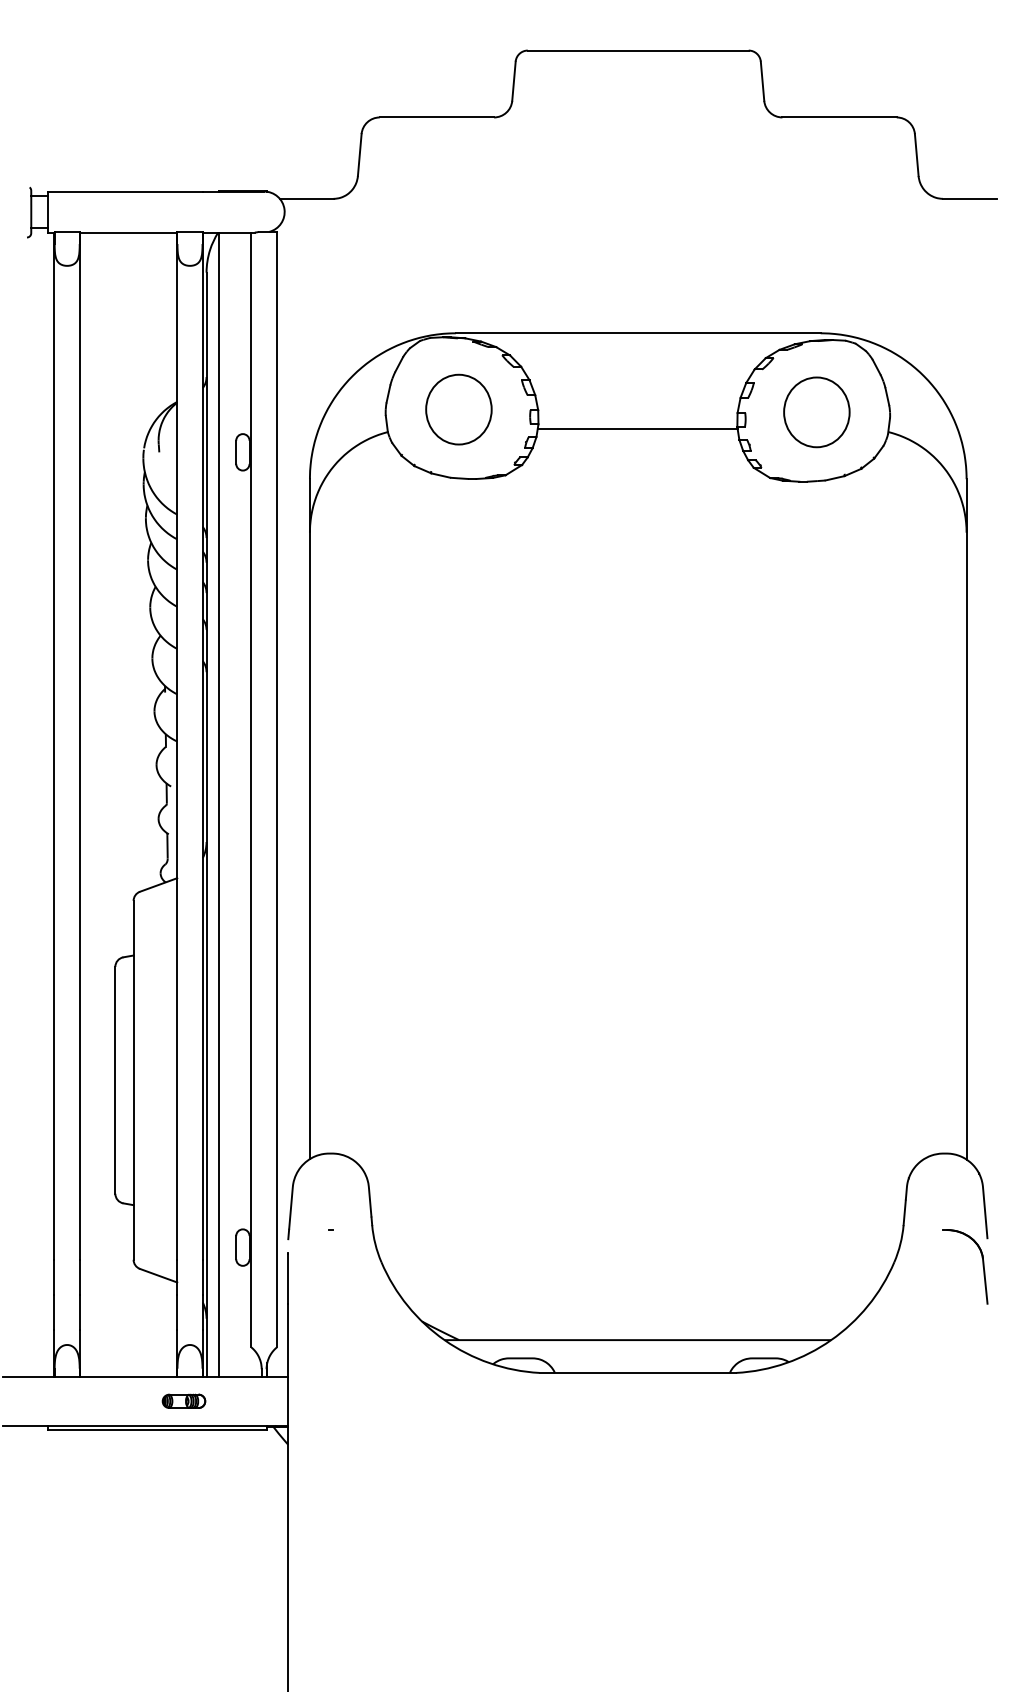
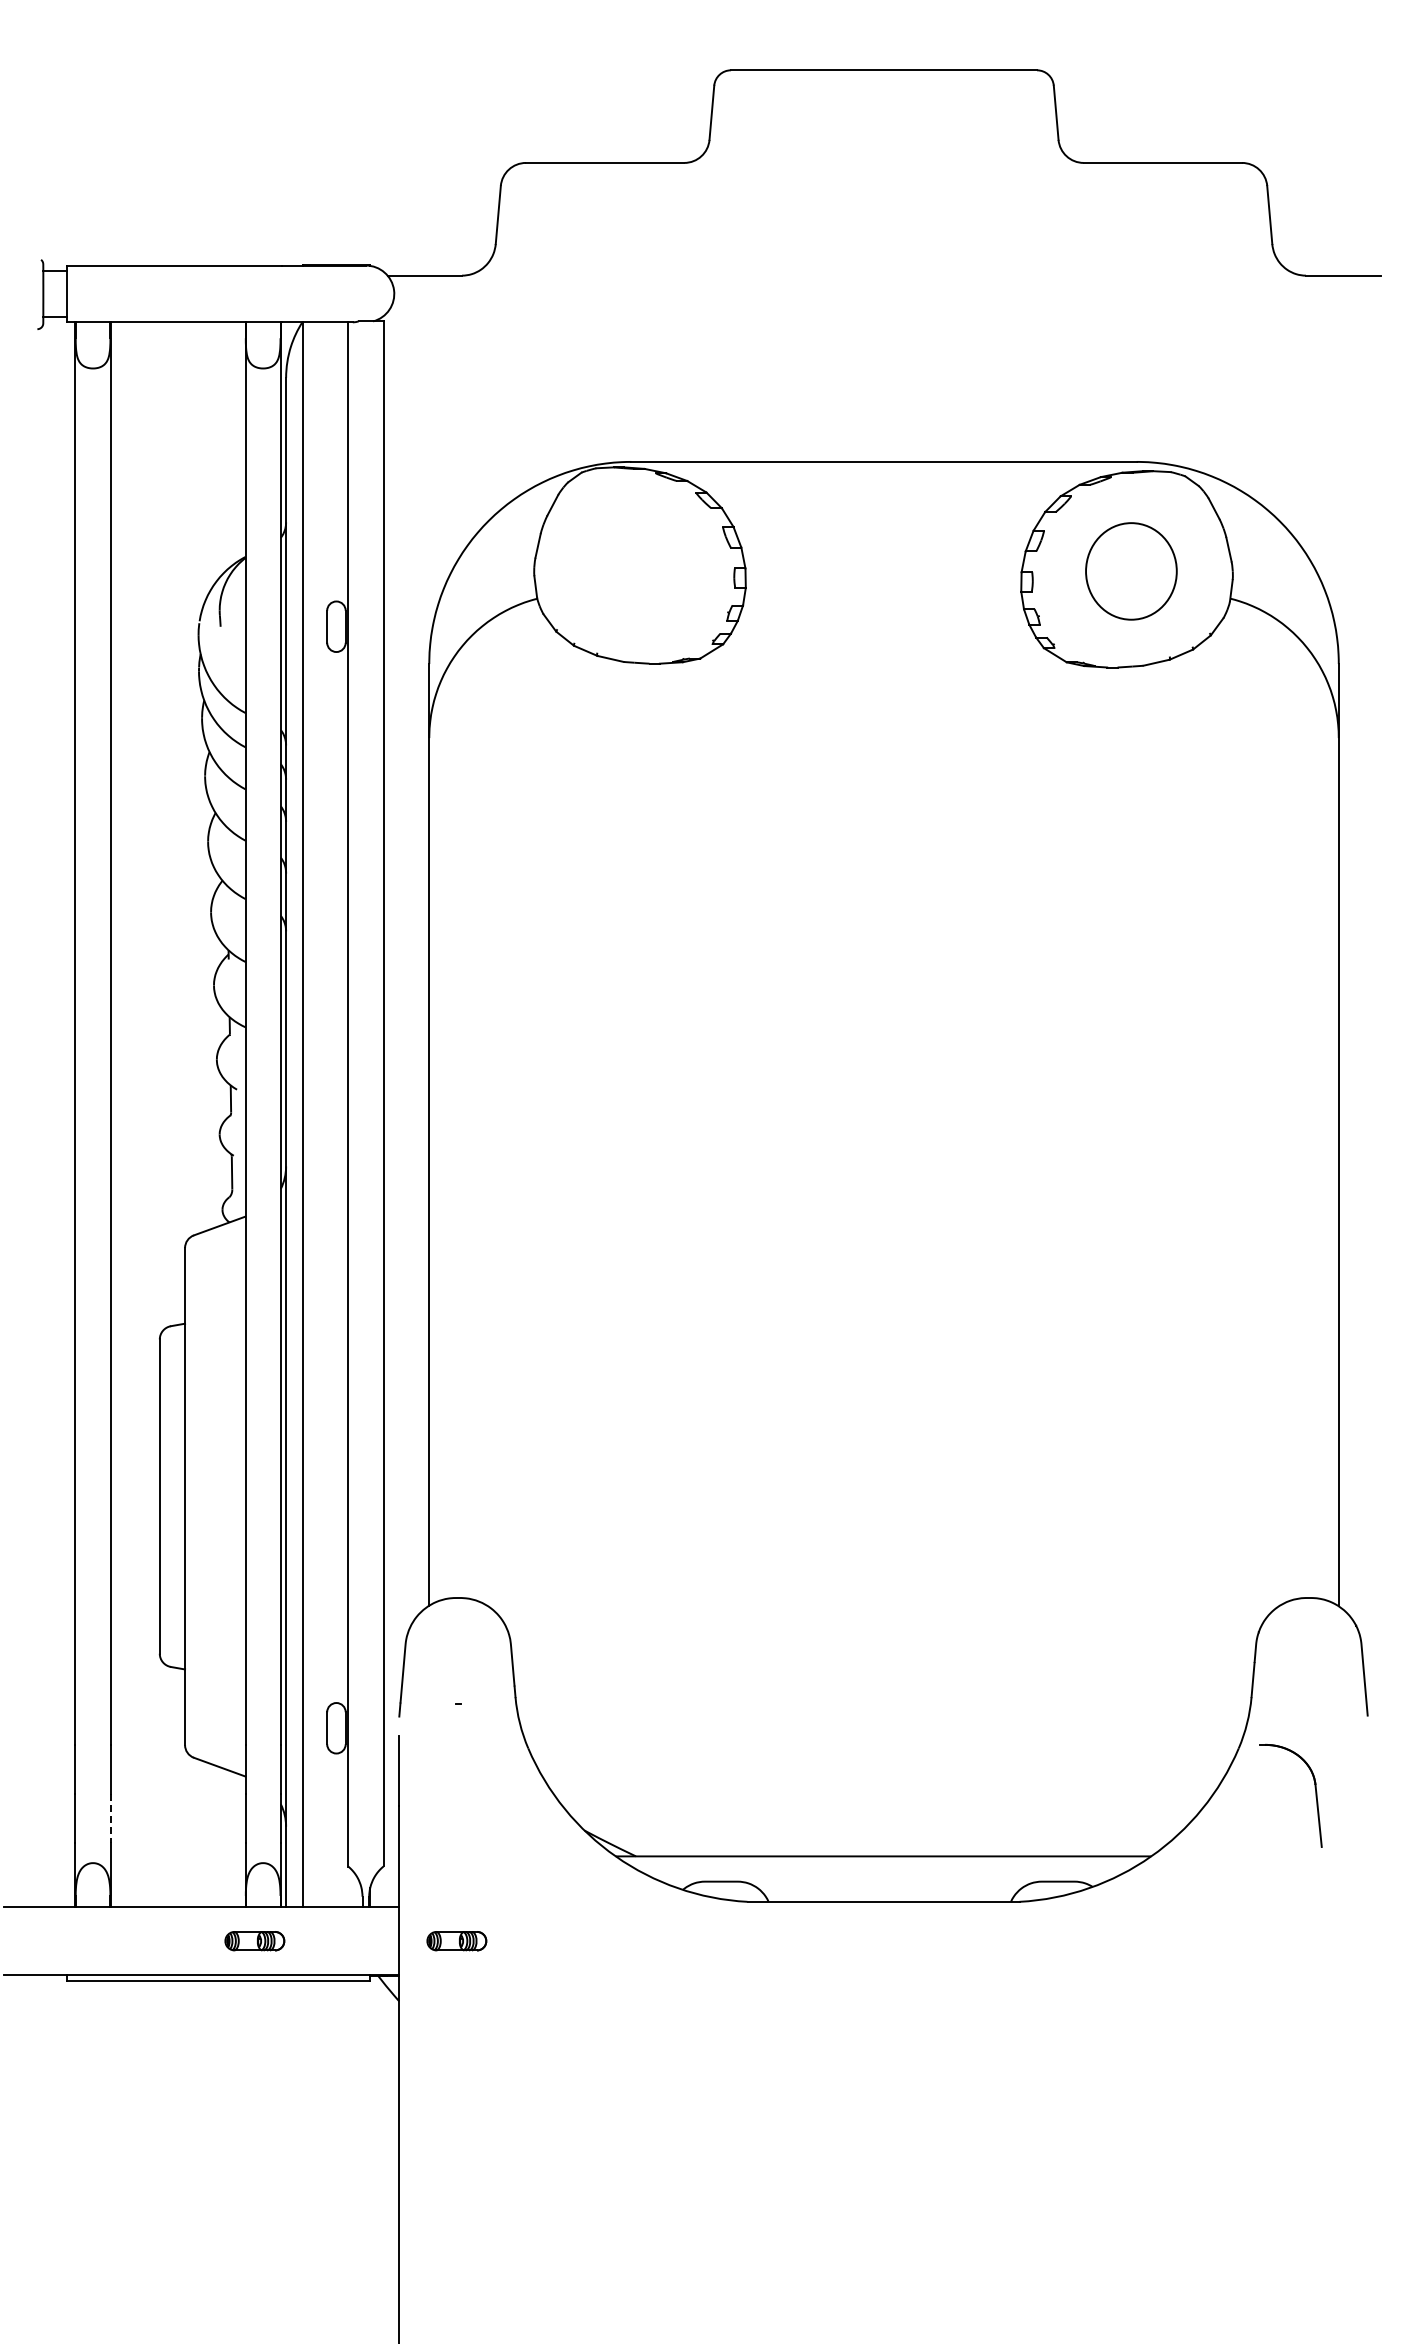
part: (458, 409) -> (635, 567), removed
line: (637, 429) -> (882, 594), removed
part: (982, 1266) -> (1315, 1795), moved
line: (79, 1312) -> (110, 1818), solid -> dashed
part: (329, 1401) -> (456, 1941), added

